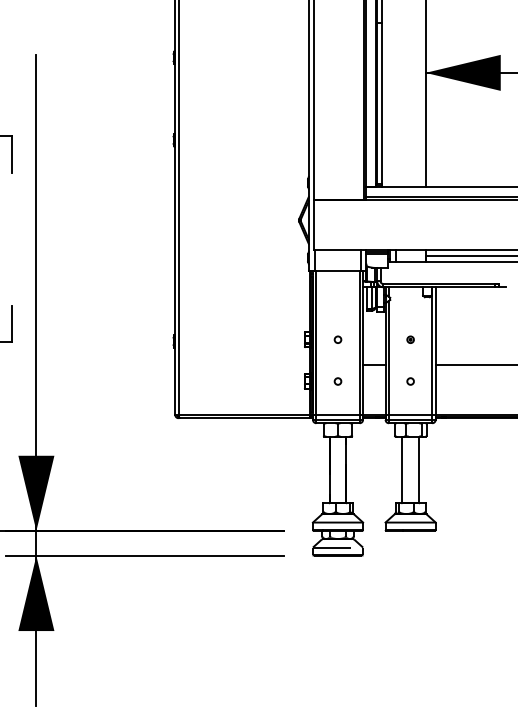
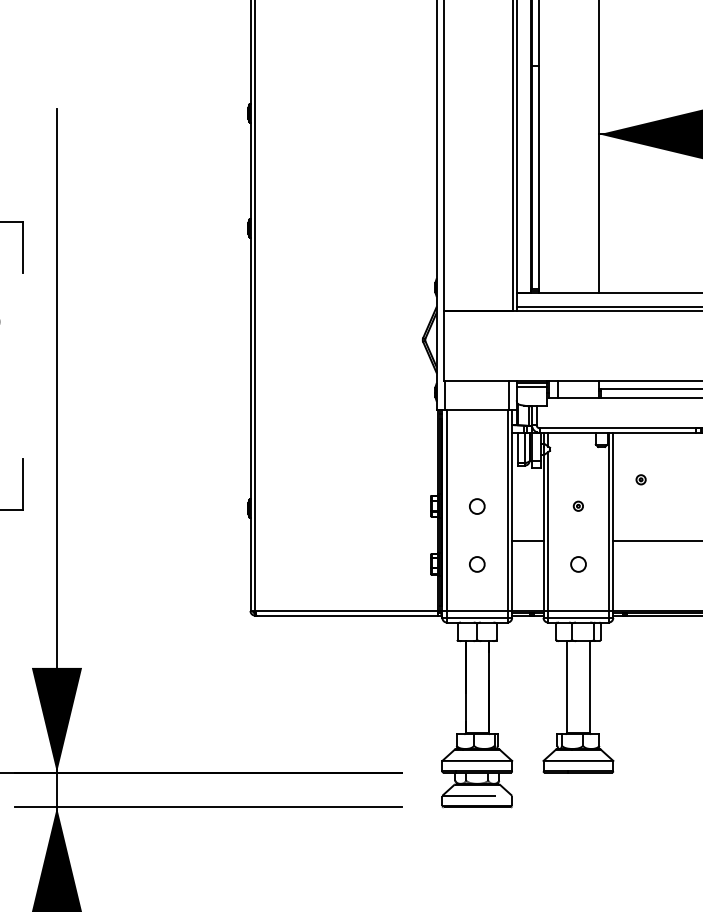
part: (455, 320) -> (640, 479), added
circle: (337, 339) -> (476, 505), size x1.6
circle: (337, 381) -> (476, 564), size x1.6
circle: (410, 381) -> (578, 564), size x1.6

